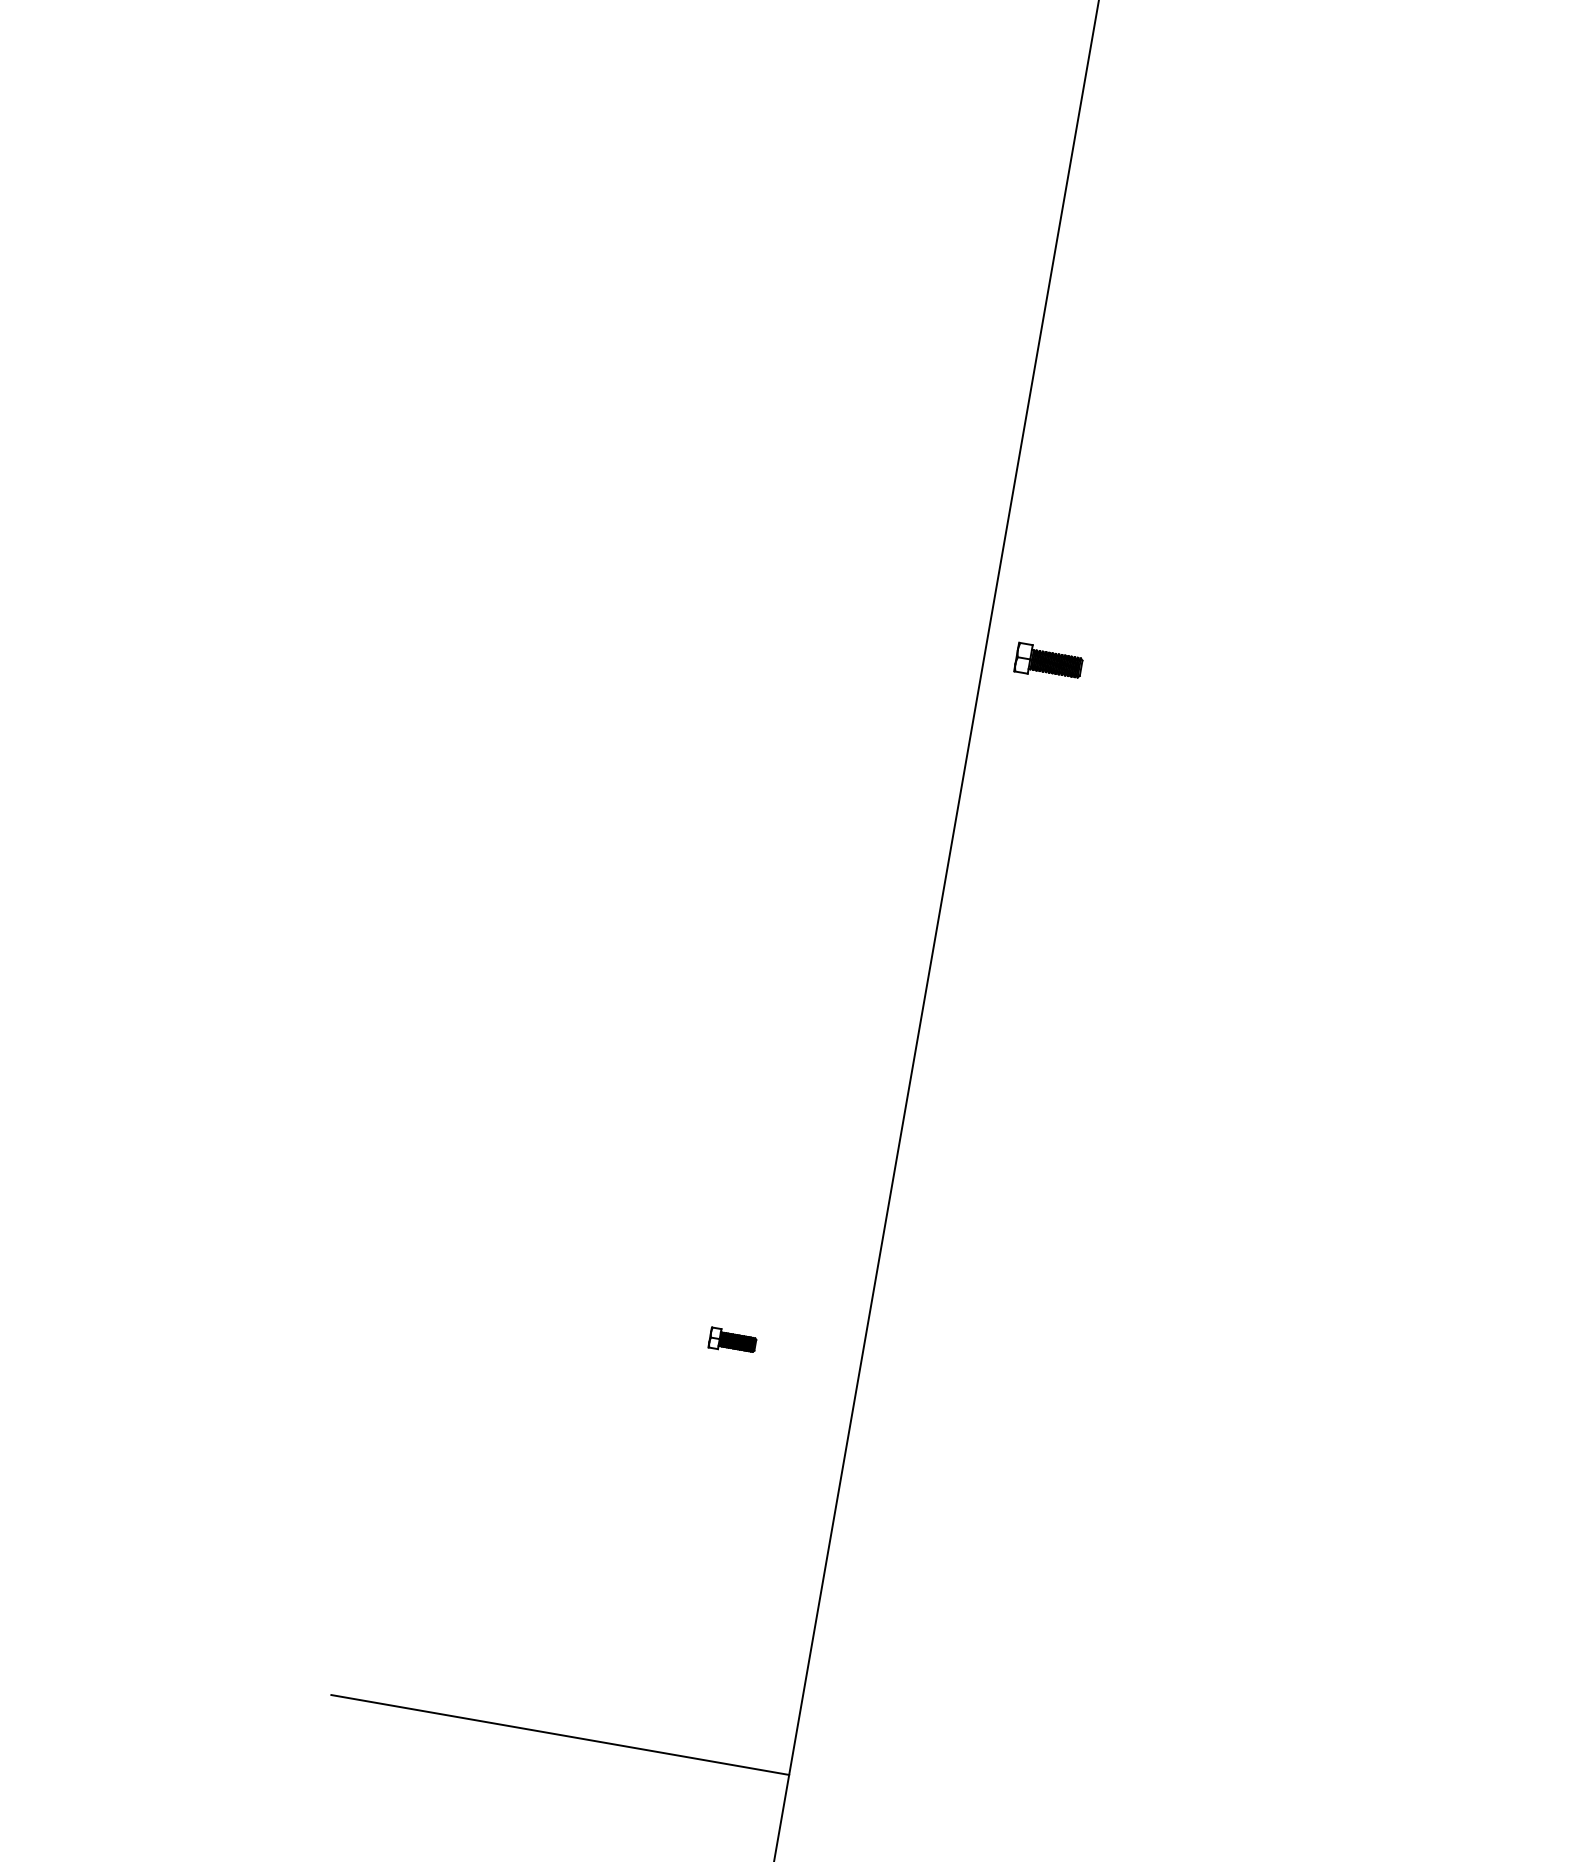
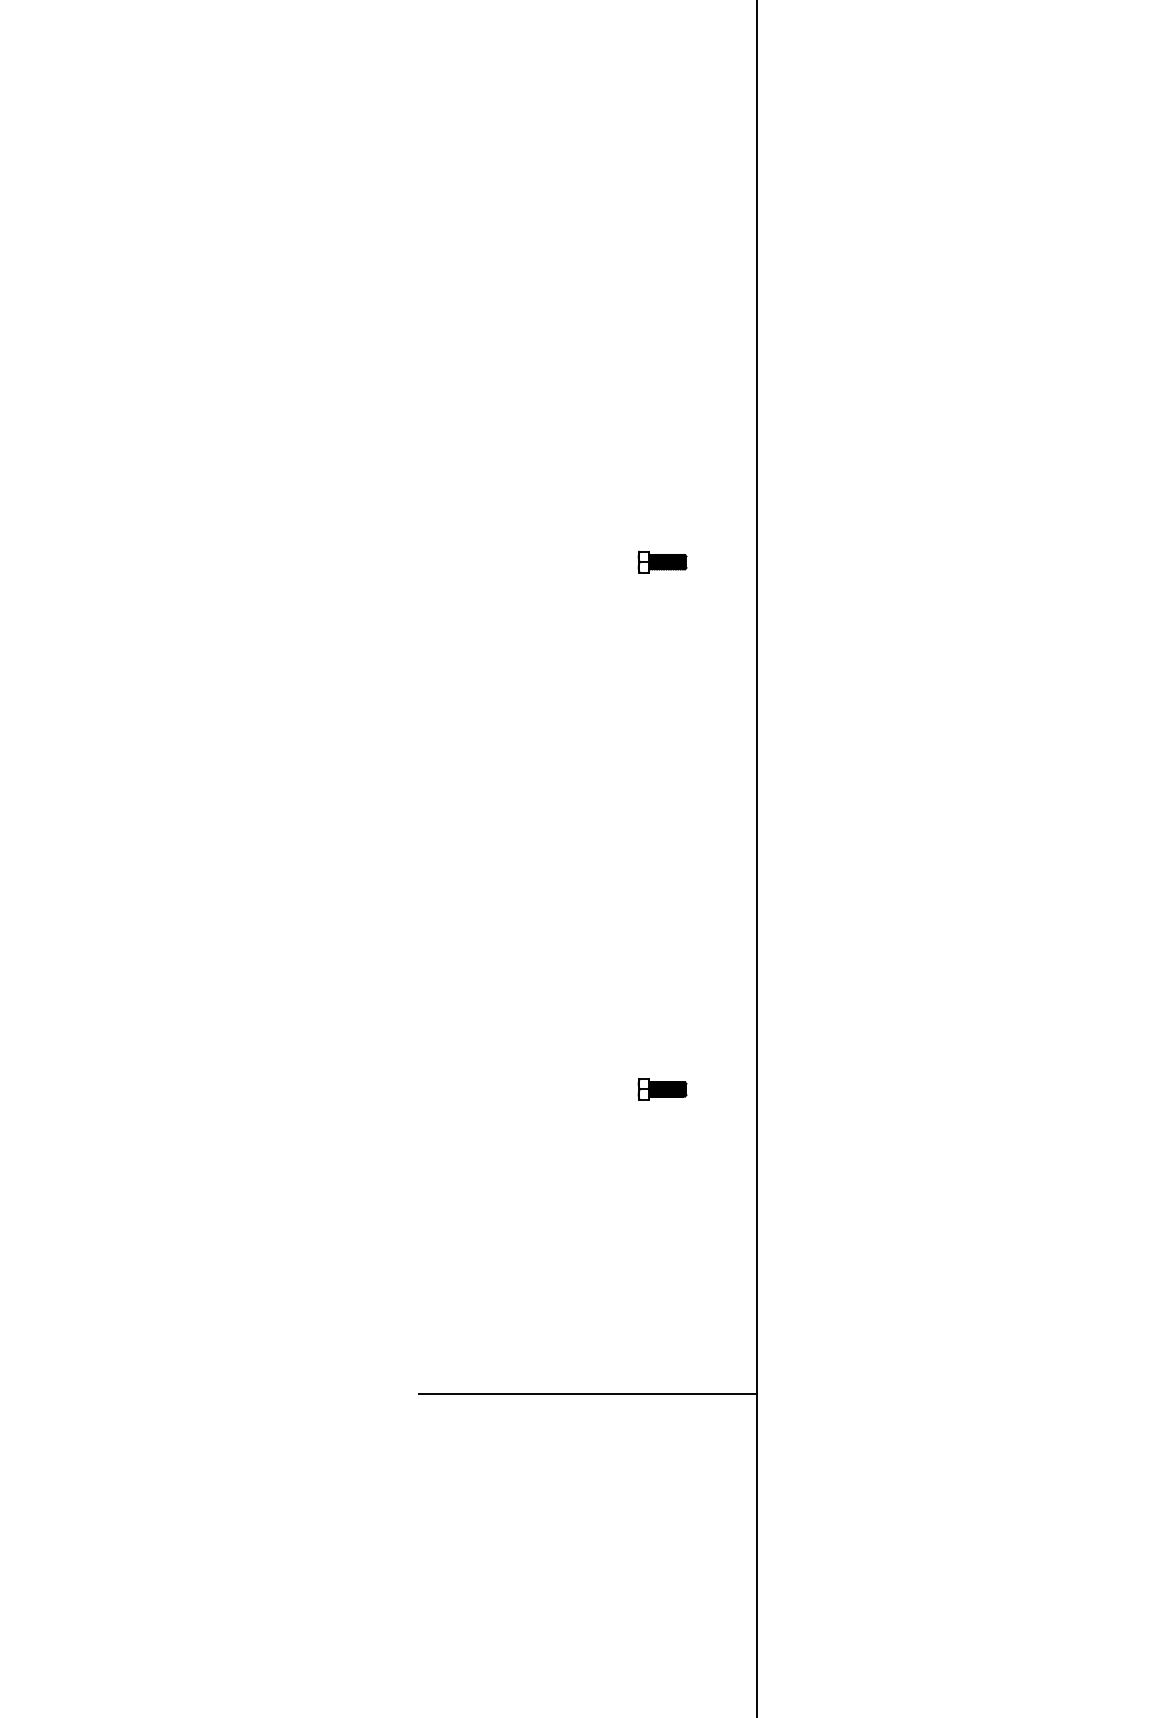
part: (1048, 661) -> (662, 561), moved
part: (732, 1341) -> (662, 1089), size x1.43

